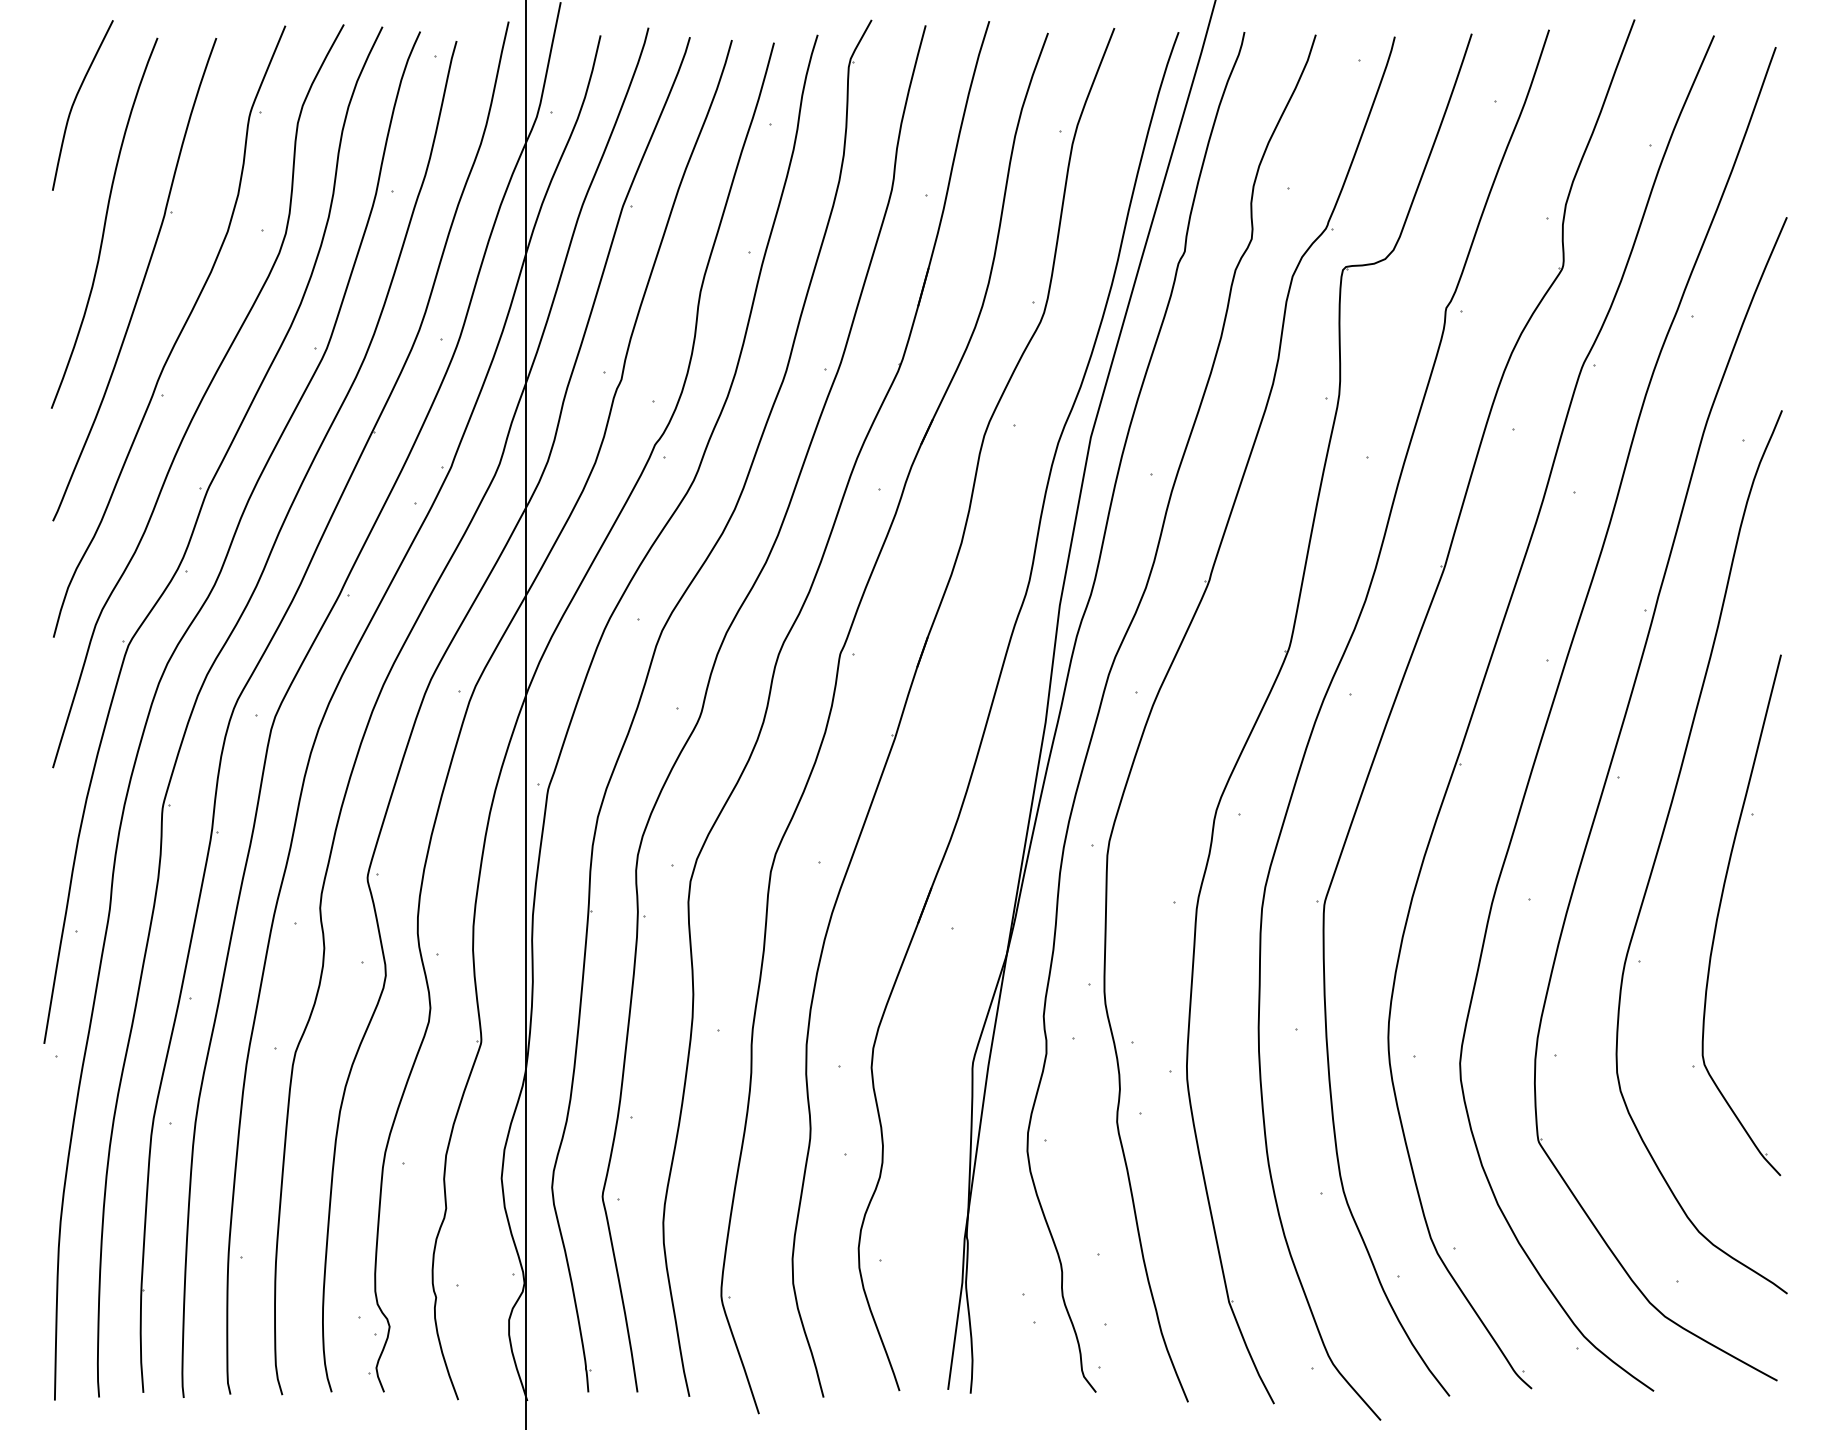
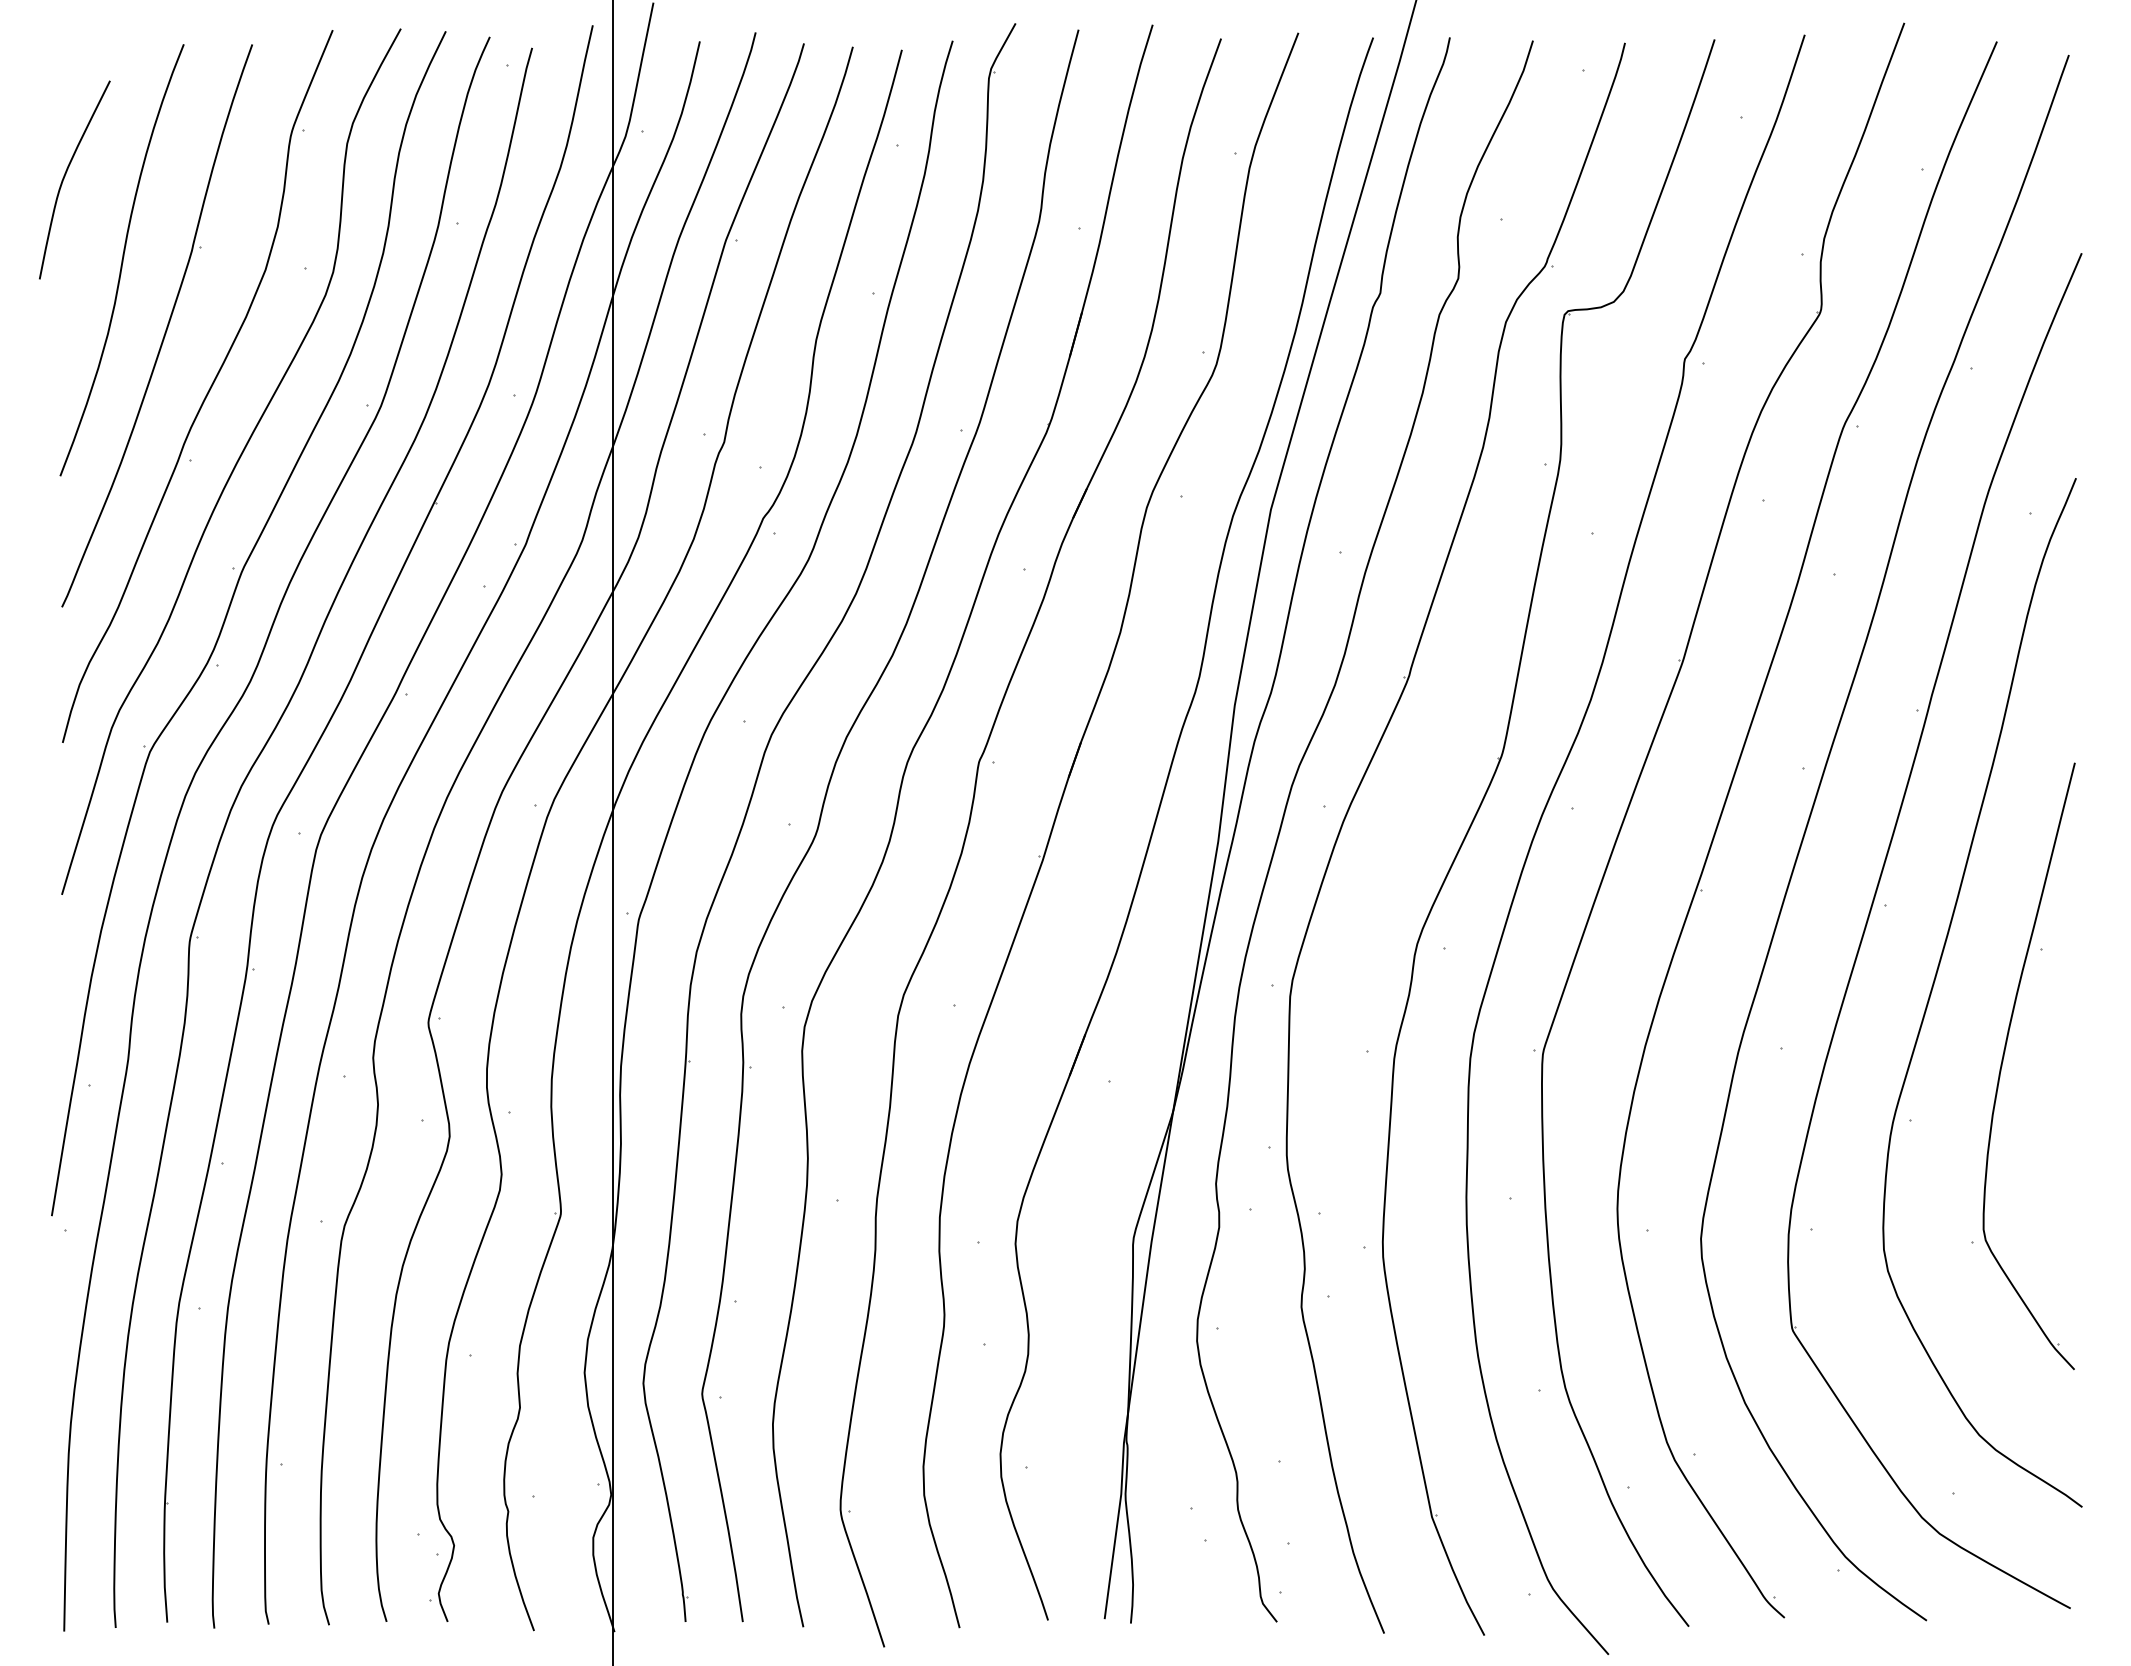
curve: (75, 100) -> (66, 174), moved

